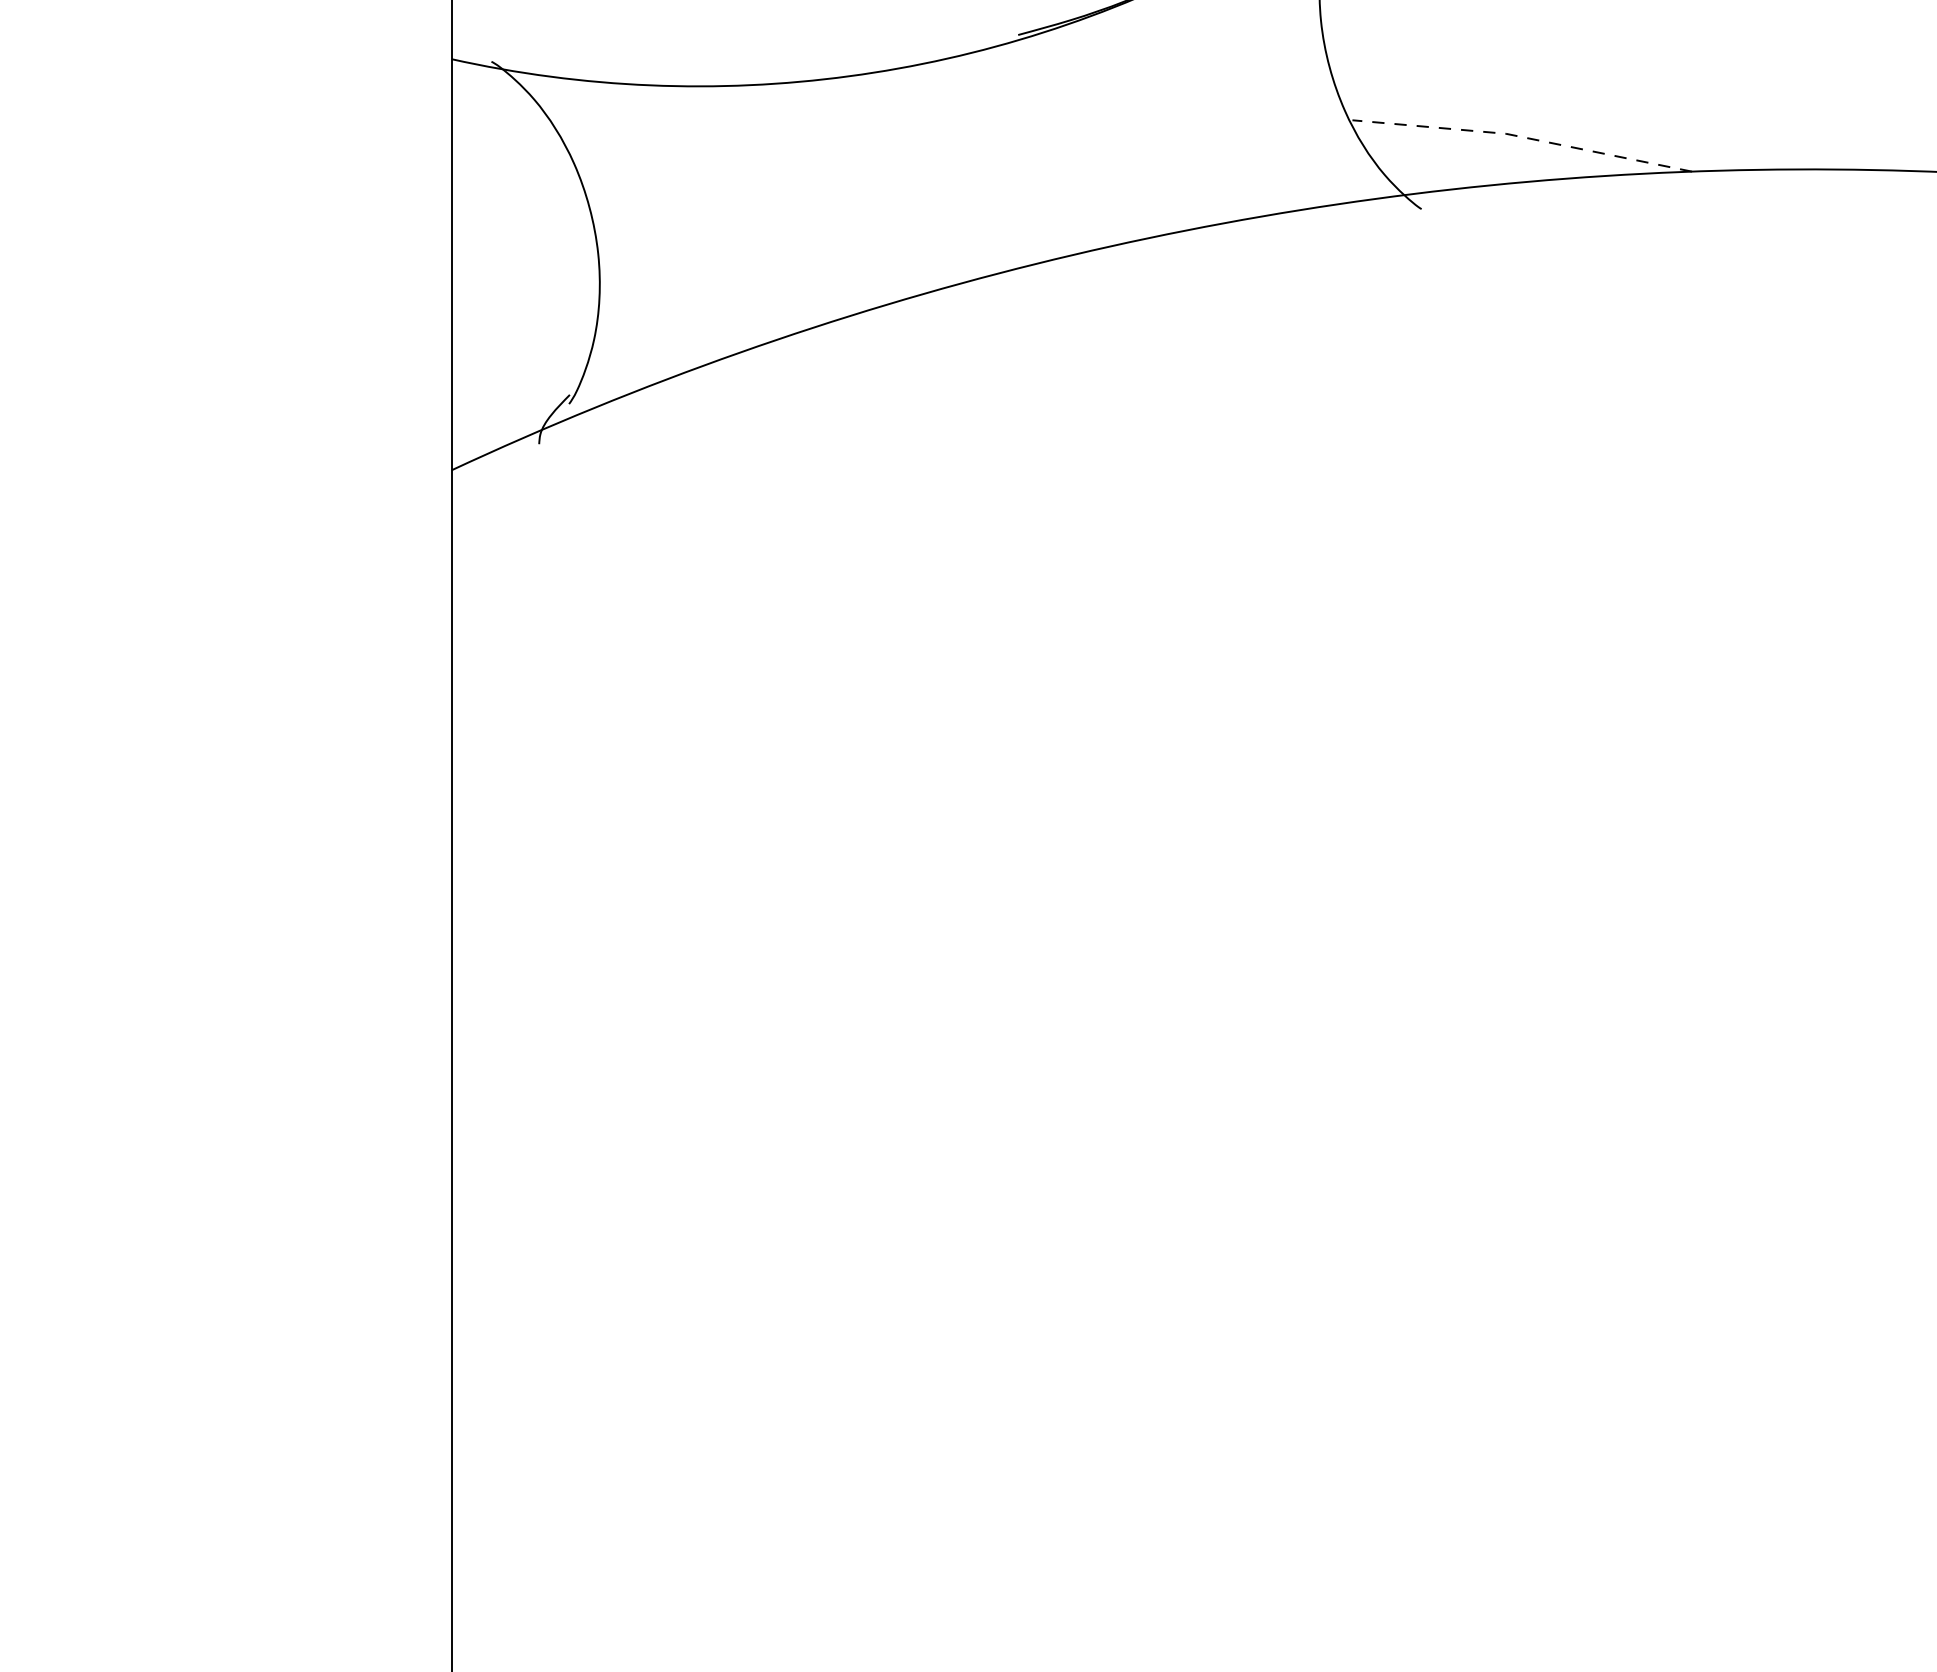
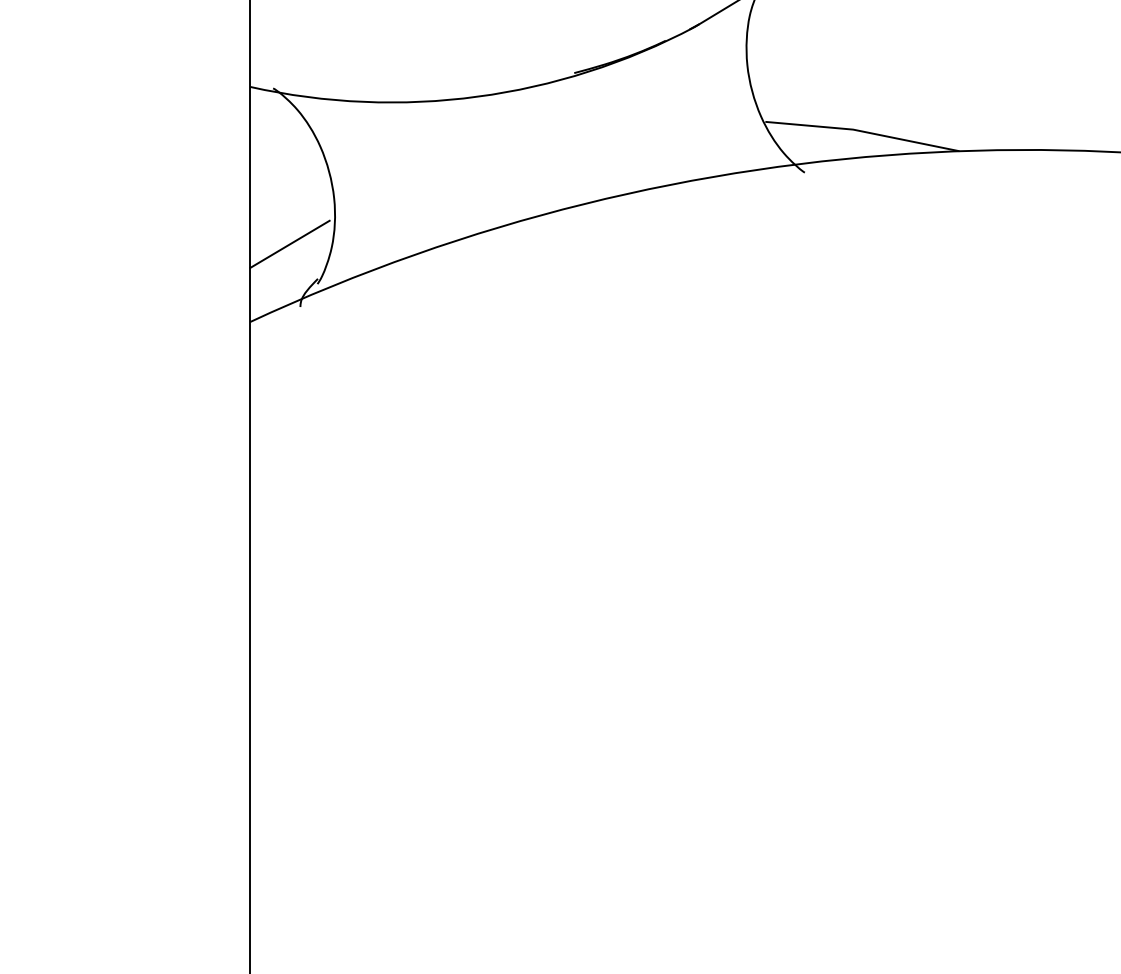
line: (1520, 137) -> (861, 131), dashed -> solid
line: (520, 333) -> (289, 243), added

